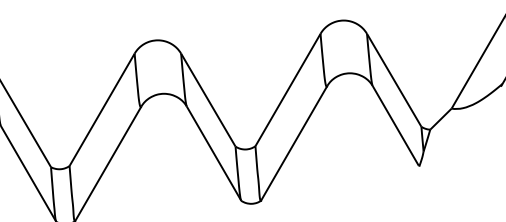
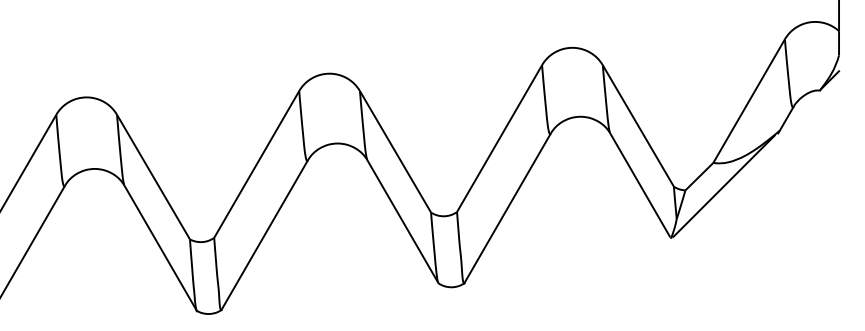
line: (459, 125) -> (723, 185), added

